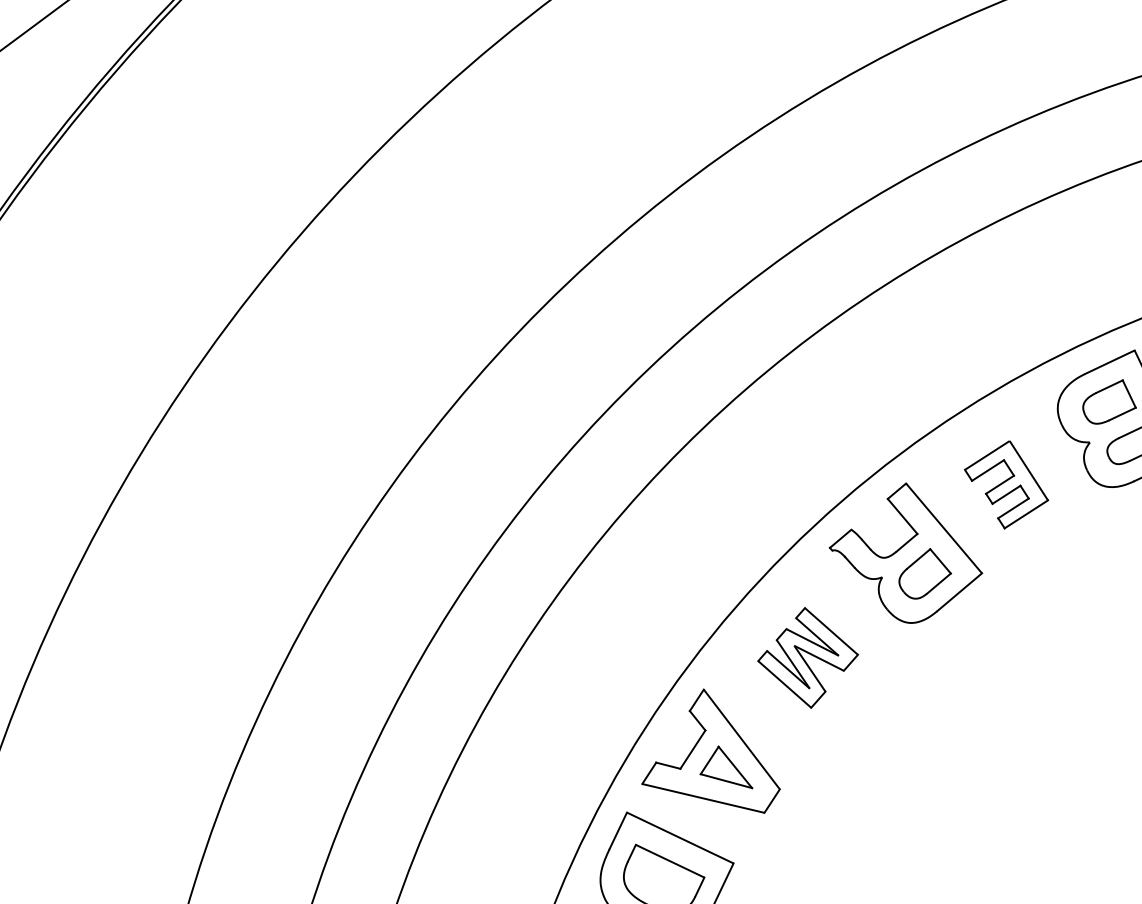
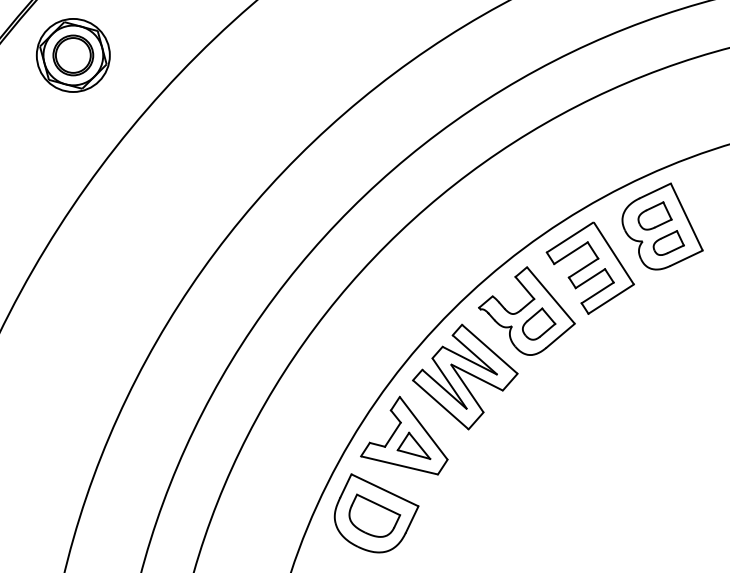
part: (183, 146) -> (72, 55), added
part: (1005, 483) -> (589, 267), size x1.67
part: (808, 657) -> (465, 376), size x1.67

